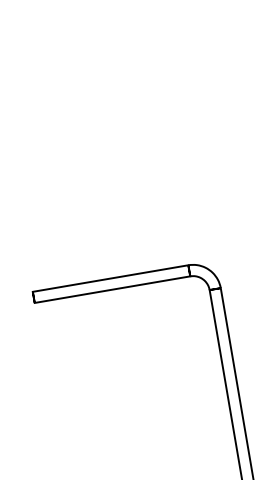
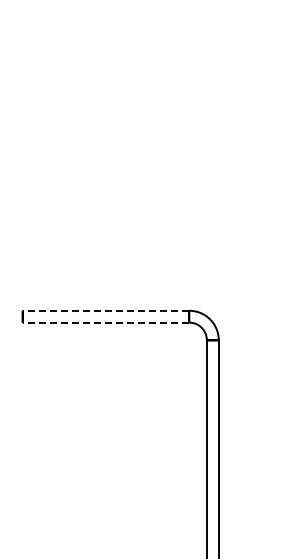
line: (110, 278) -> (105, 310), solid -> dashed
line: (112, 289) -> (105, 322), solid -> dashed

